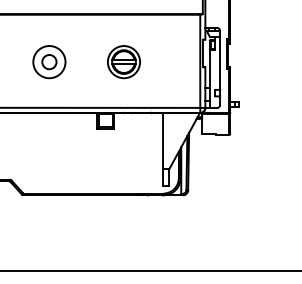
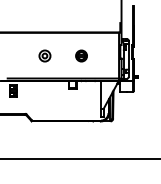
part: (48, 61) -> (44, 55), size x0.7
part: (123, 61) -> (81, 55), size x0.7

